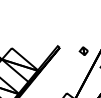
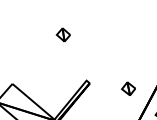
part: (43, 17) -> (63, 34), added

